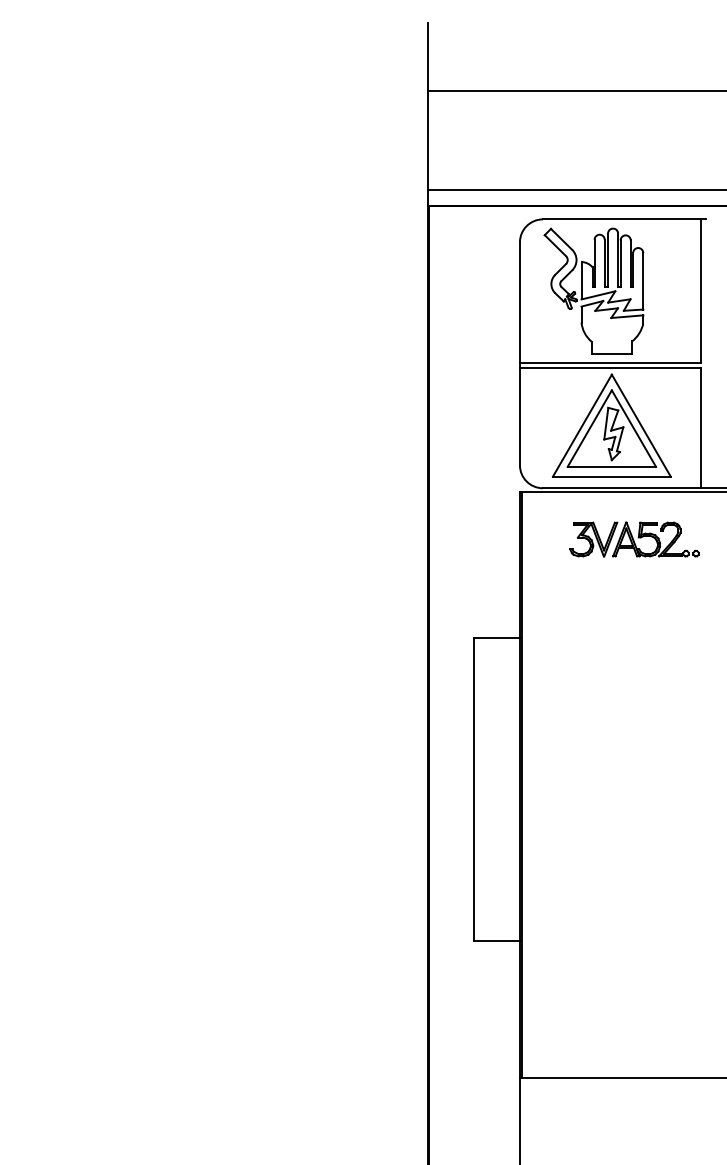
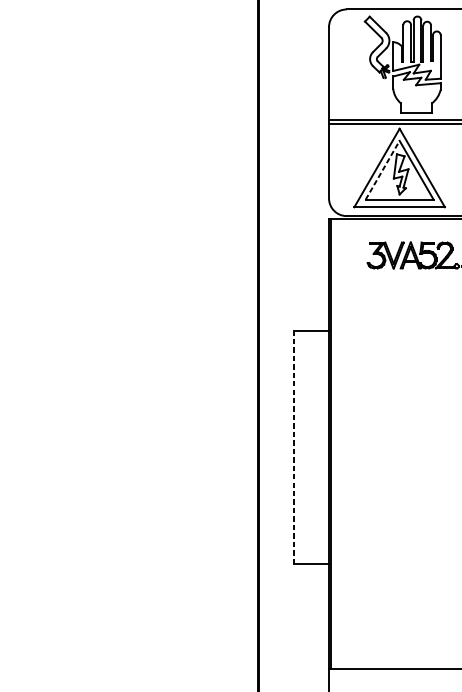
part: (593, 290) -> (402, 64), moved
line: (590, 428) -> (383, 170), solid -> dashed
line: (473, 789) -> (293, 447), solid -> dashed

